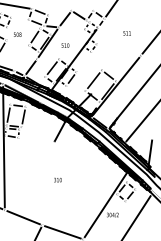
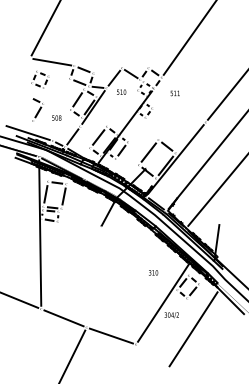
text: (126, 33) -> (174, 93), moved
text: (17, 34) -> (56, 117), moved
text: (65, 45) -> (121, 91), moved
text: (57, 179) -> (153, 272), moved

